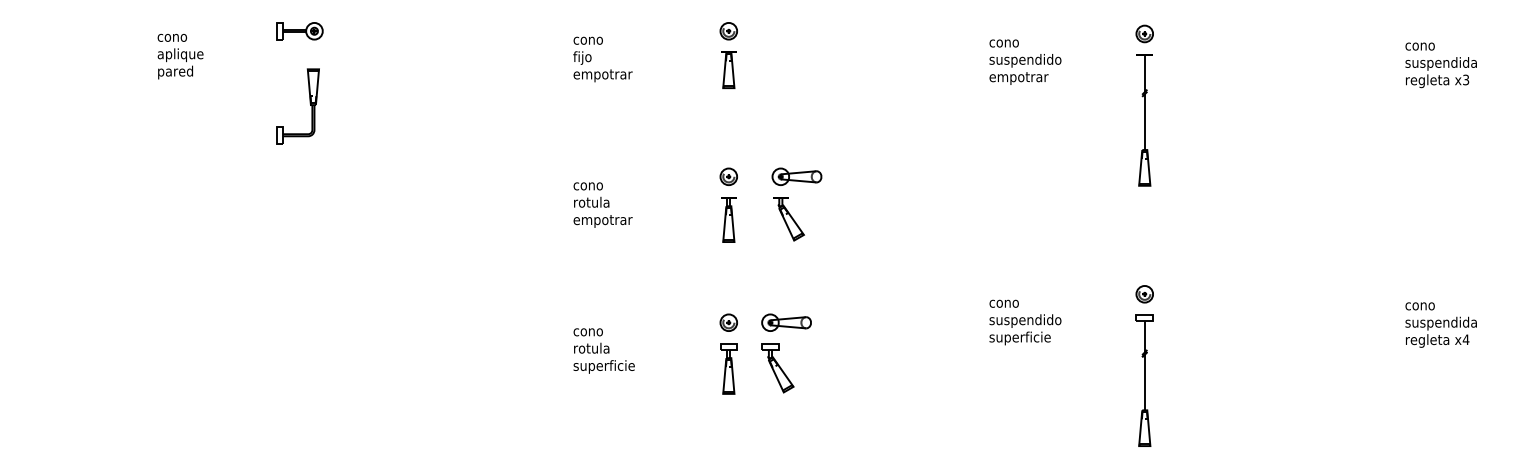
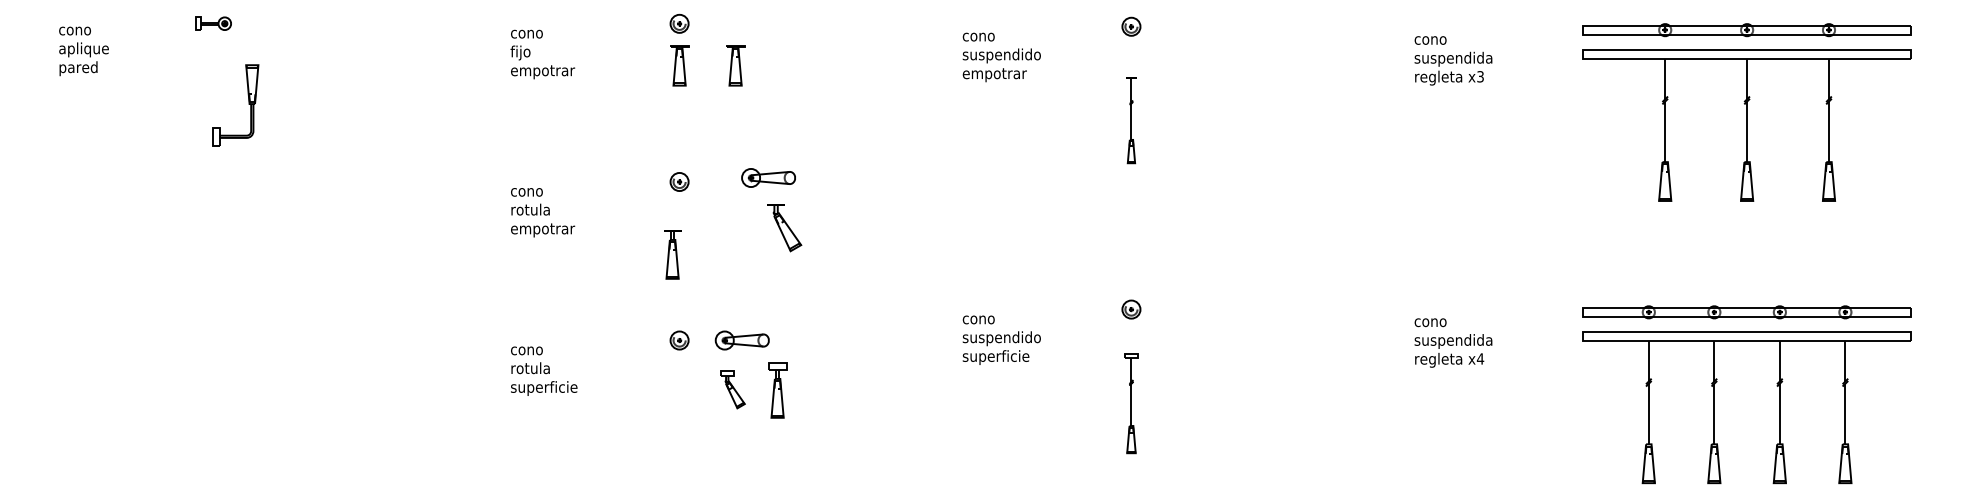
part: (299, 30) -> (213, 23), size x0.7
part: (780, 69) -> (735, 65), added
part: (309, 105) -> (248, 104), moved
part: (1144, 120) -> (1131, 120), size x0.6
part: (796, 176) -> (768, 177), moved
part: (728, 219) -> (672, 254), moved
part: (788, 219) -> (784, 228), moved
part: (777, 367) -> (732, 389), size x0.7
part: (728, 368) -> (777, 390), moved
part: (1144, 380) -> (1131, 403), size x0.7

